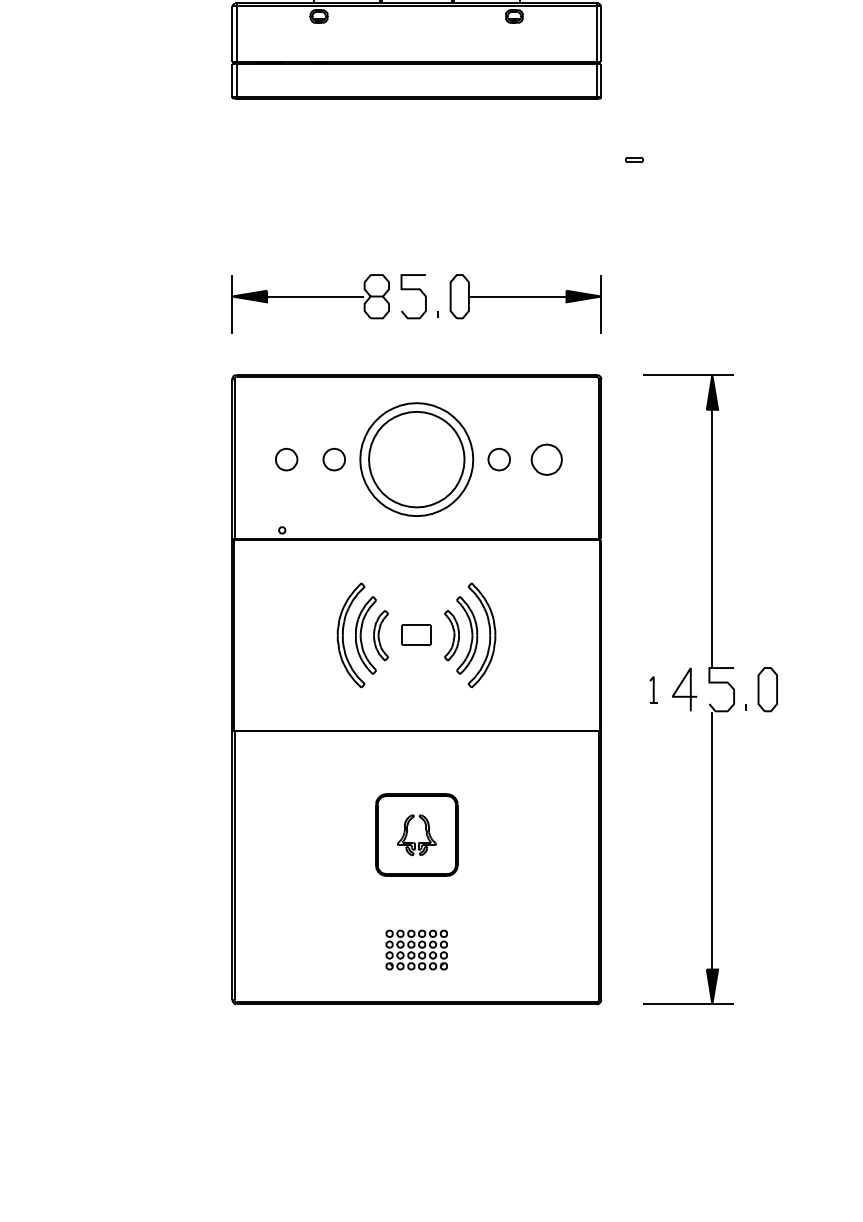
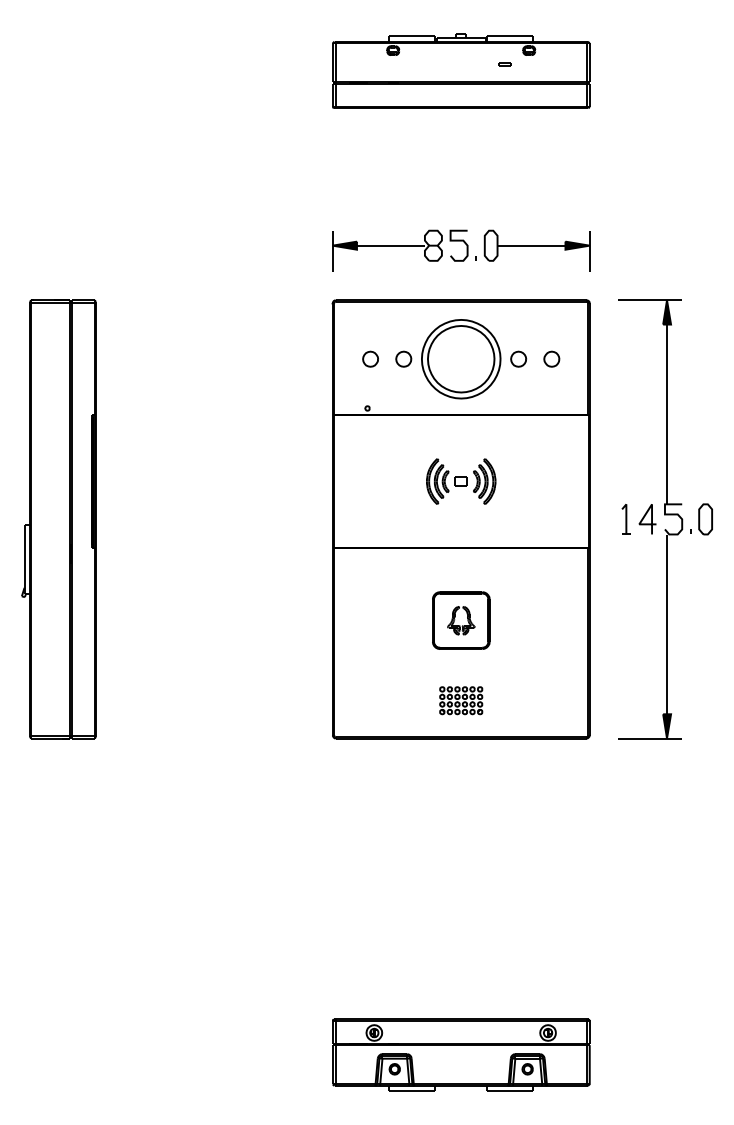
part: (634, 159) -> (504, 64), moved
part: (546, 458) -> (551, 358), size x0.71
part: (417, 635) -> (461, 481), size x0.62
part: (652, 689) -> (625, 519), size x1.67

